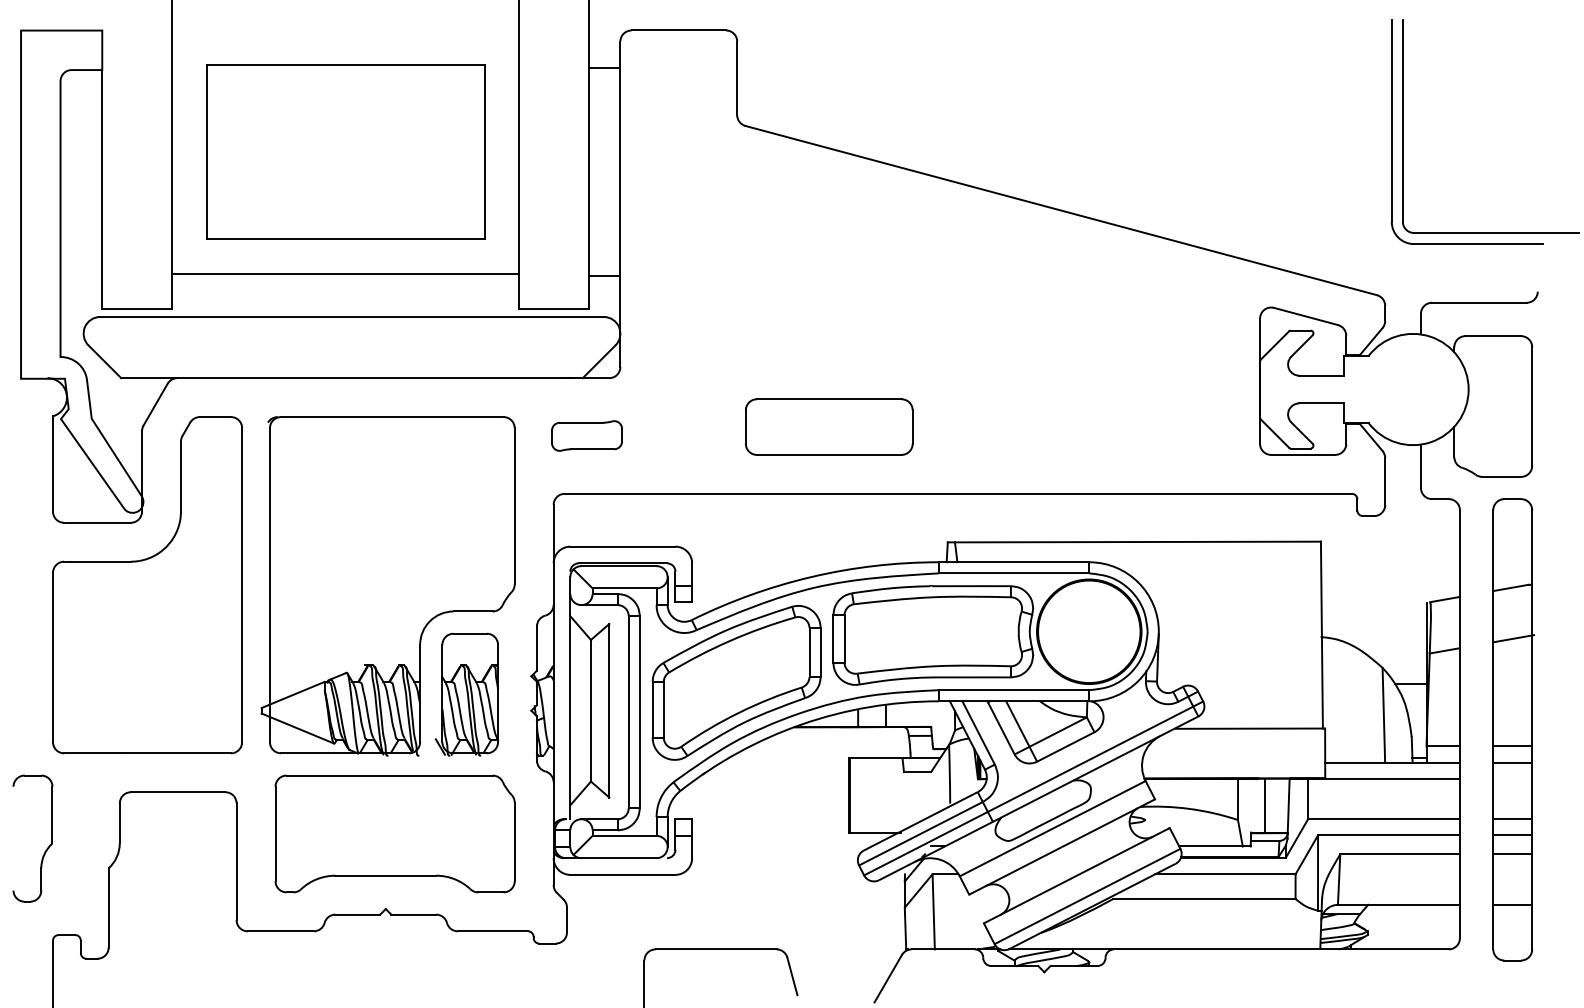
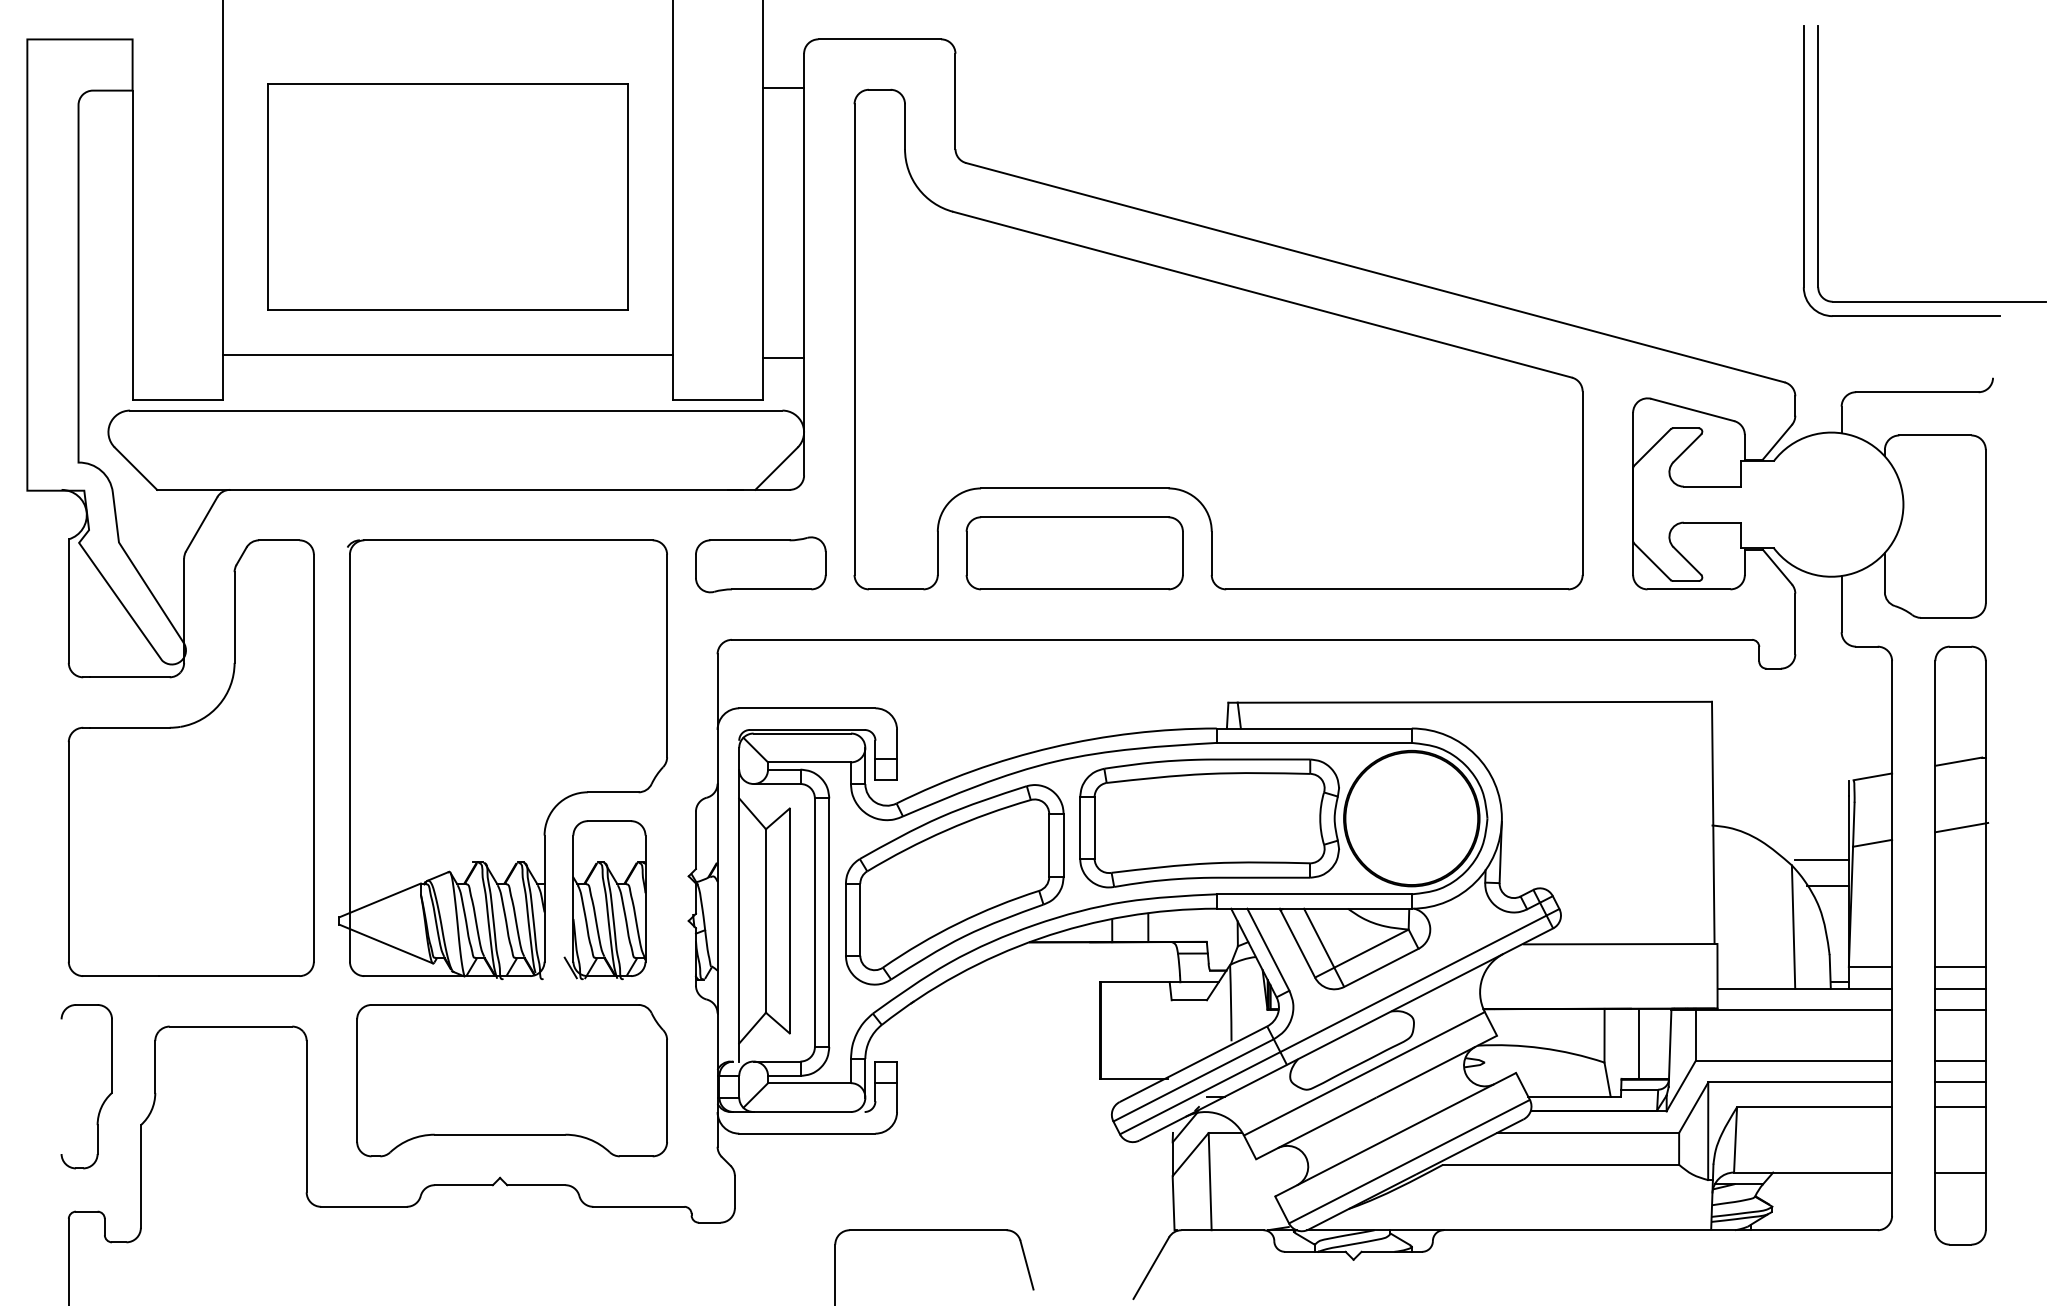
part: (940, 262) -> (1218, 339), added
part: (586, 435) -> (760, 564), size x1.43
line: (1405, 663) -> (1821, 859), added
line: (1512, 779) -> (1960, 1009), added
part: (46, 848) -> (104, 1099), moved

